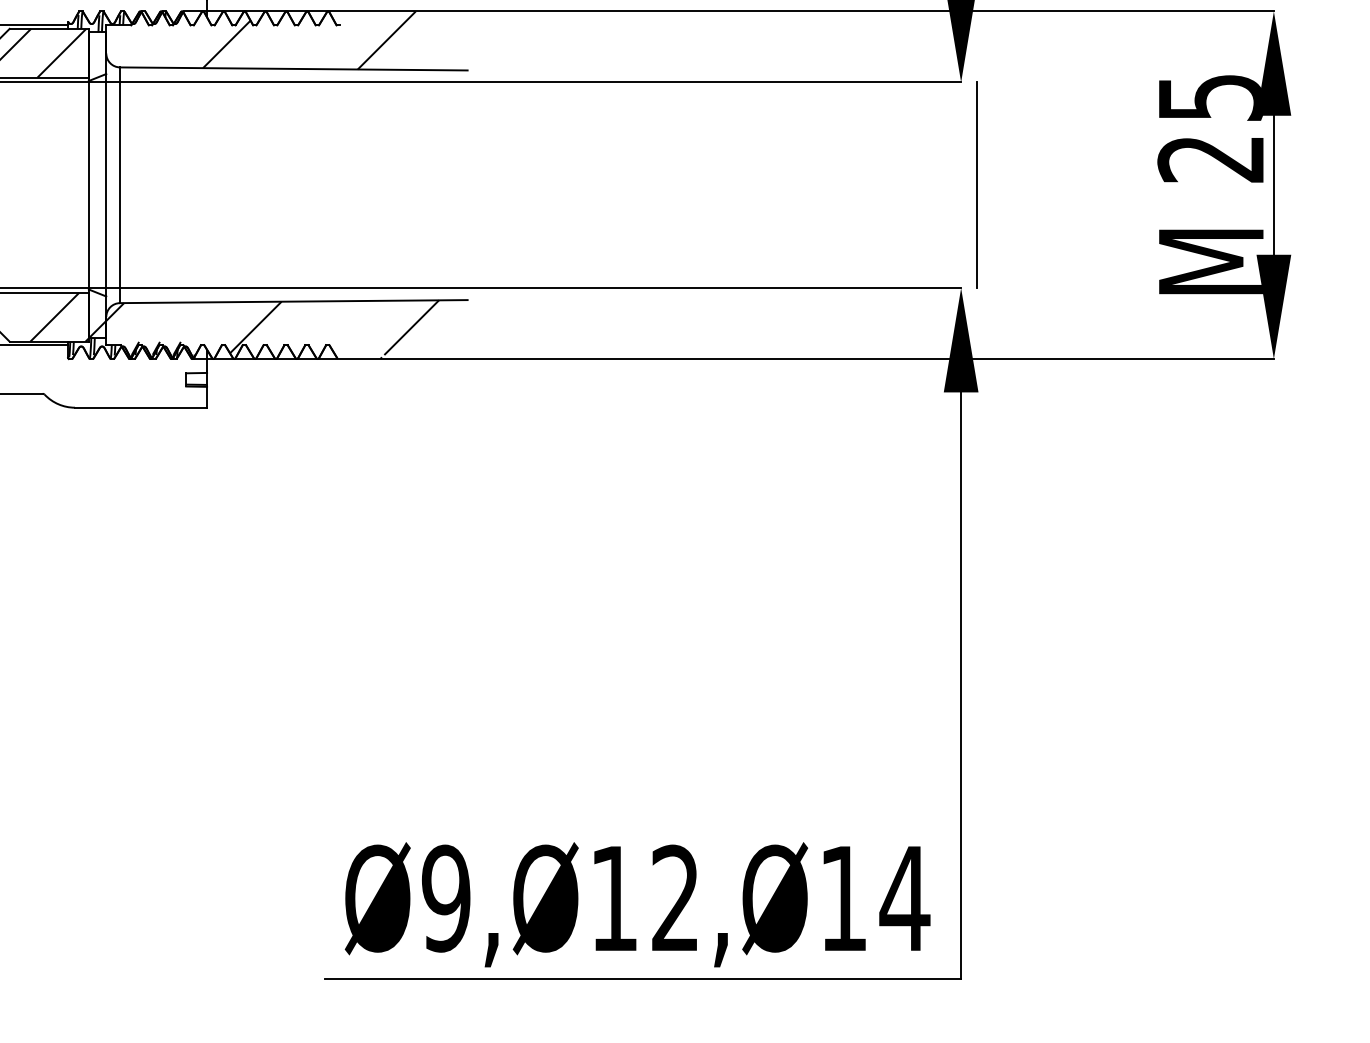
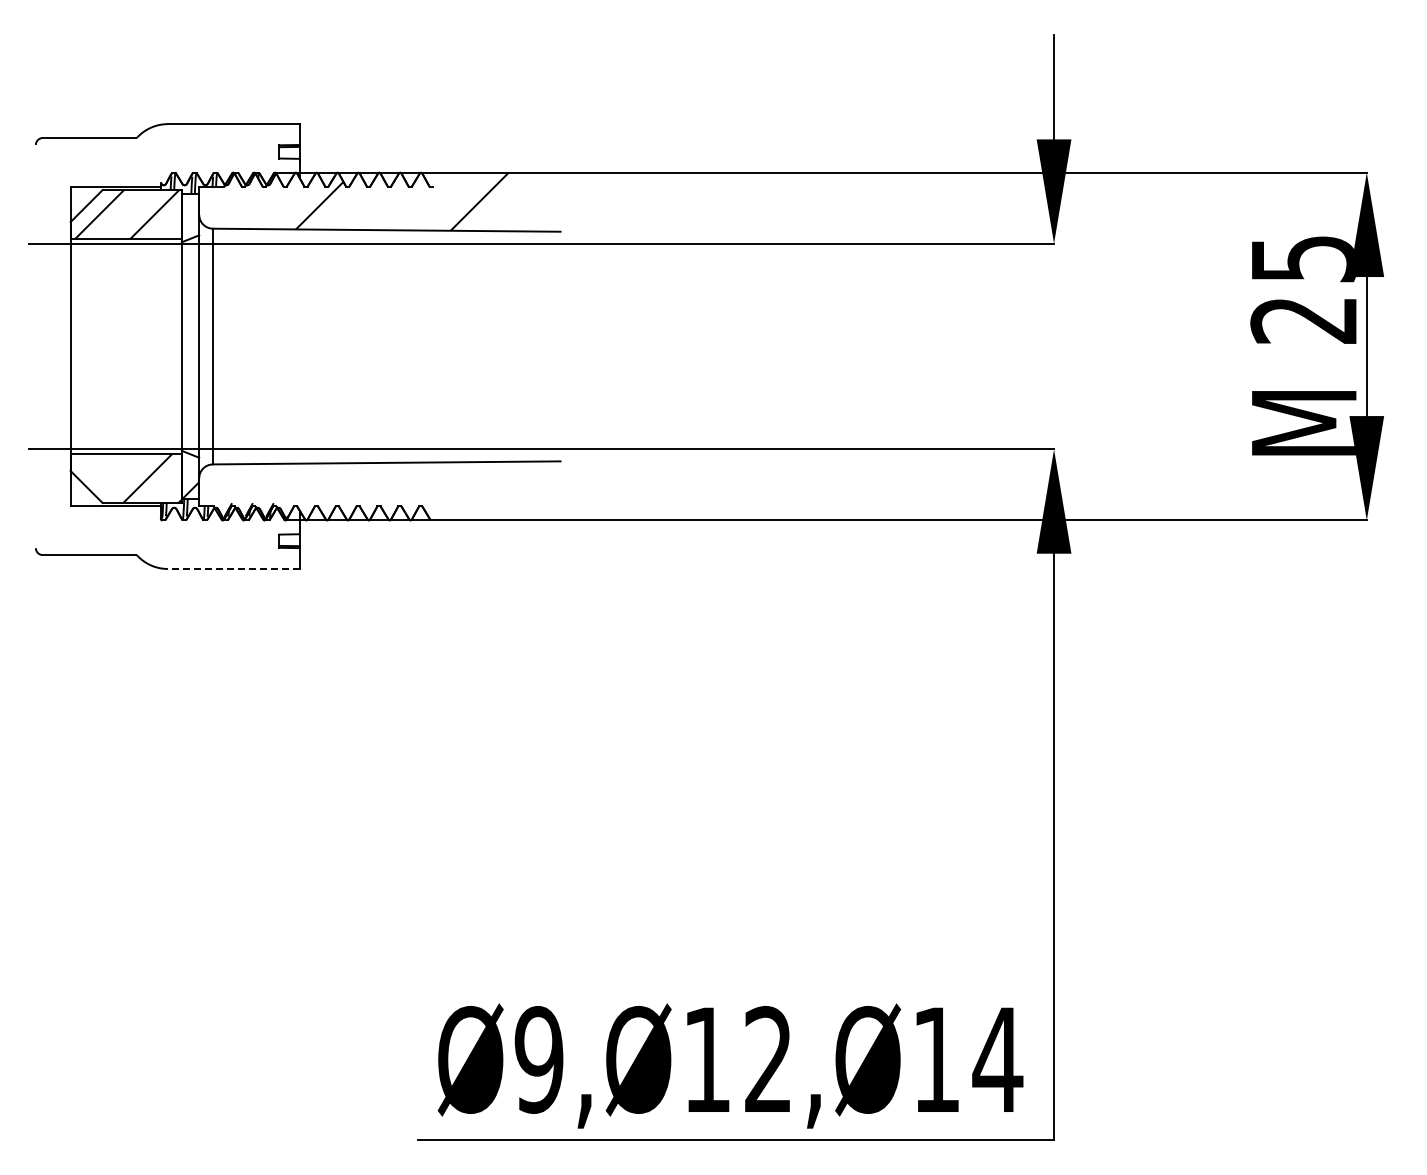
line: (976, 185) -> (1069, 346), removed
hatch: (272, 329) -> (365, 490), removed
line: (140, 408) -> (233, 569), solid -> dashed

